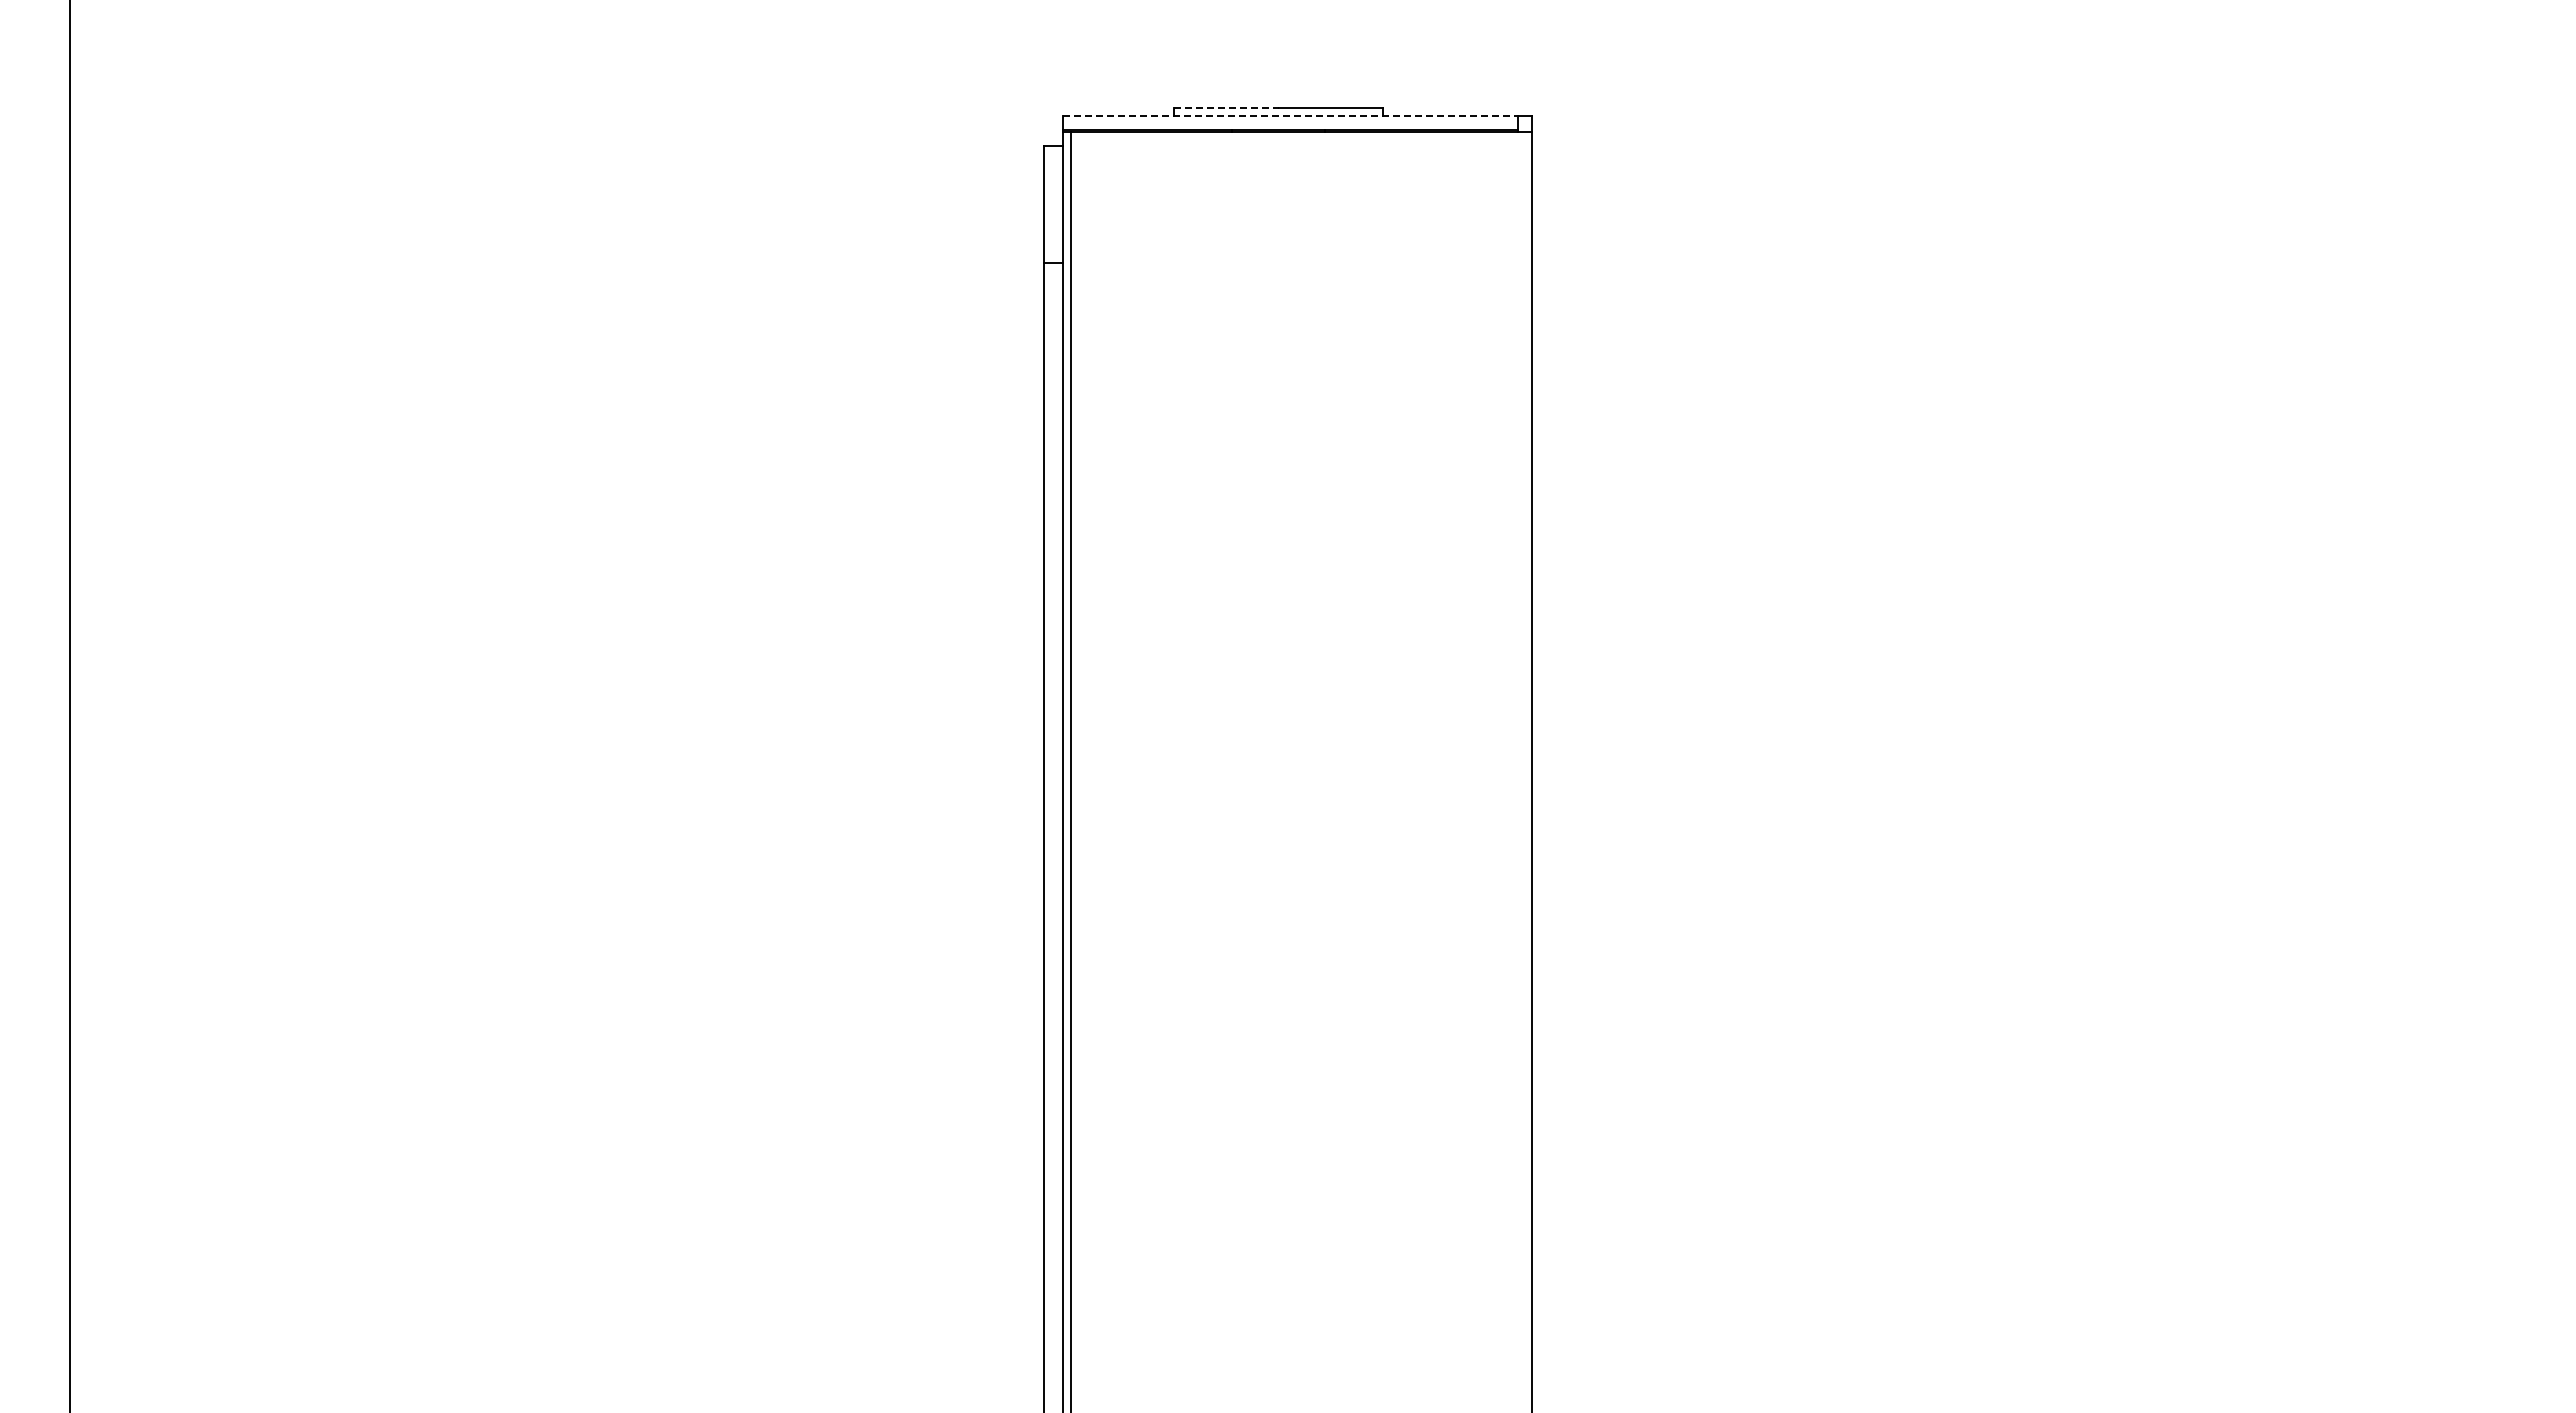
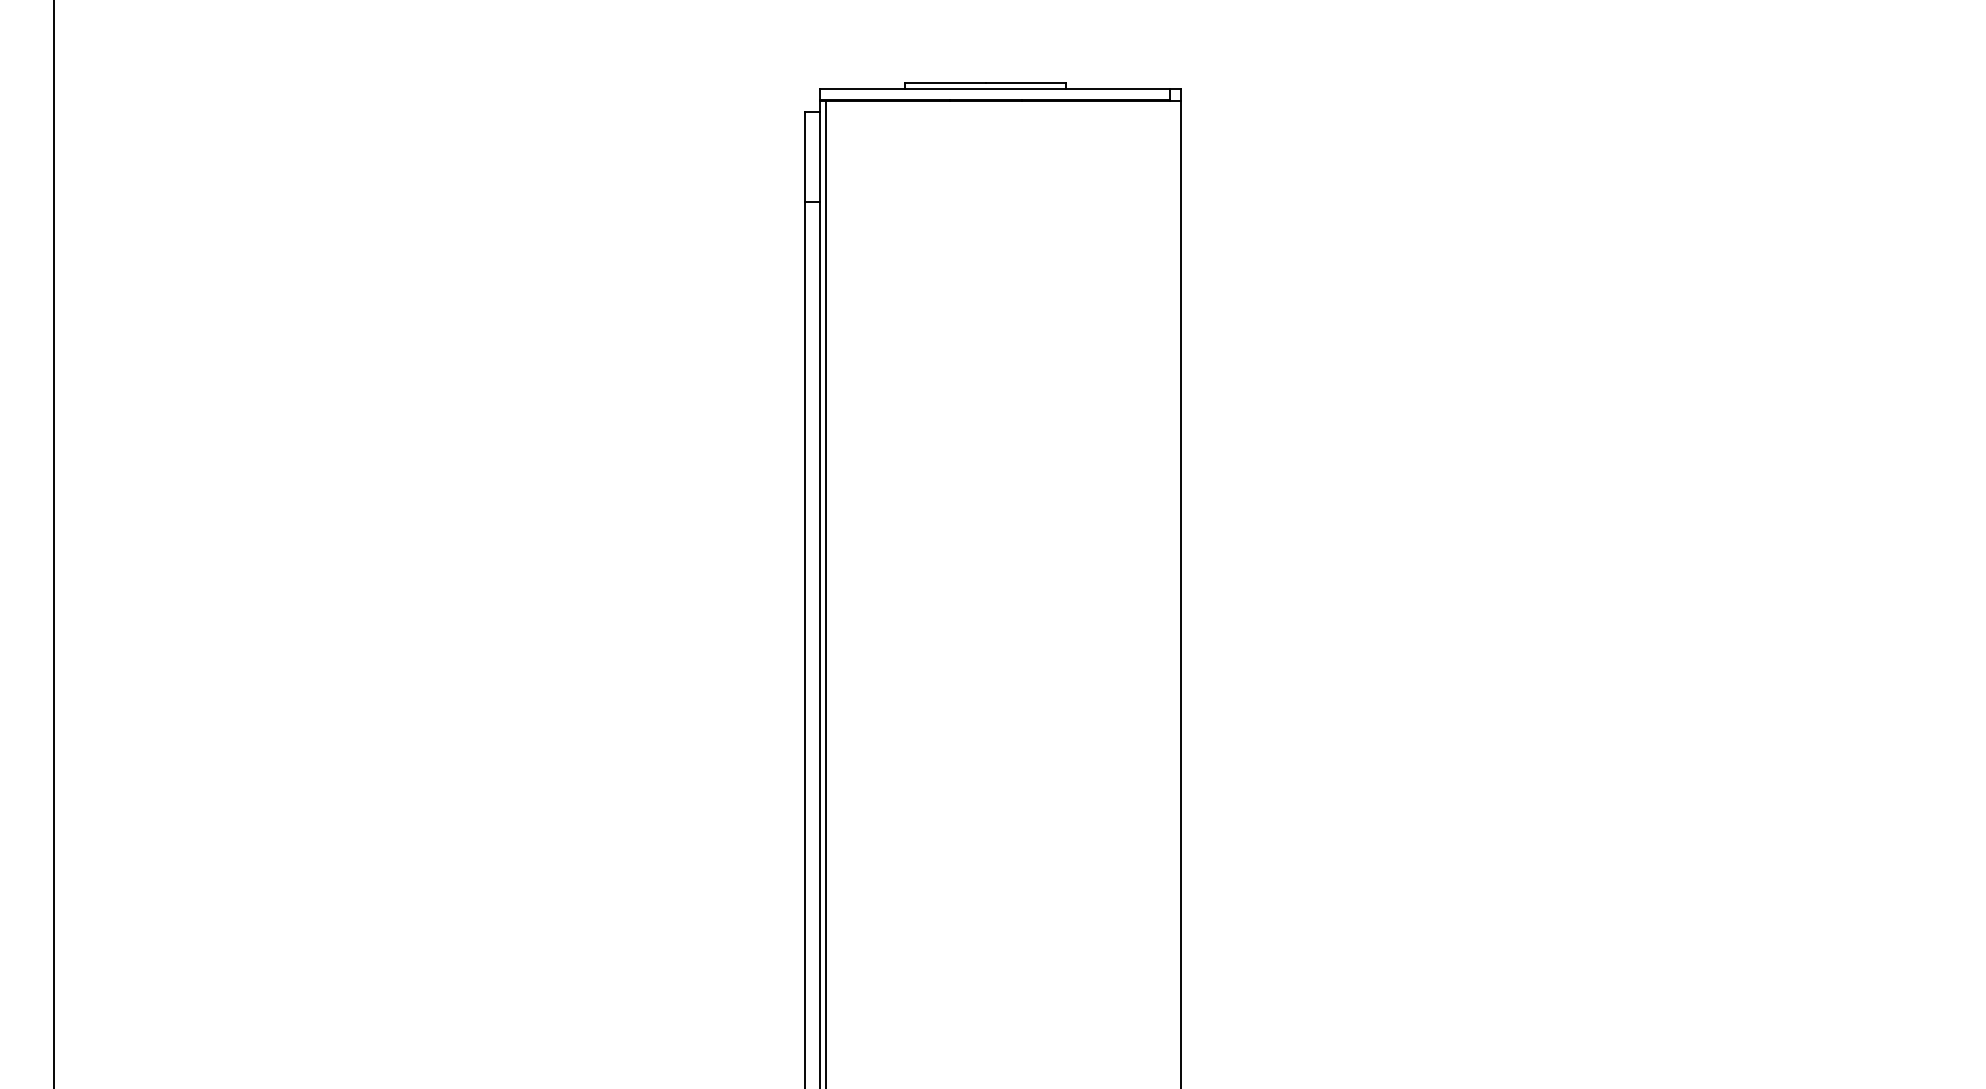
line: (1227, 108) -> (946, 83), dashed -> solid
line: (1290, 116) -> (994, 89), dashed -> solid

